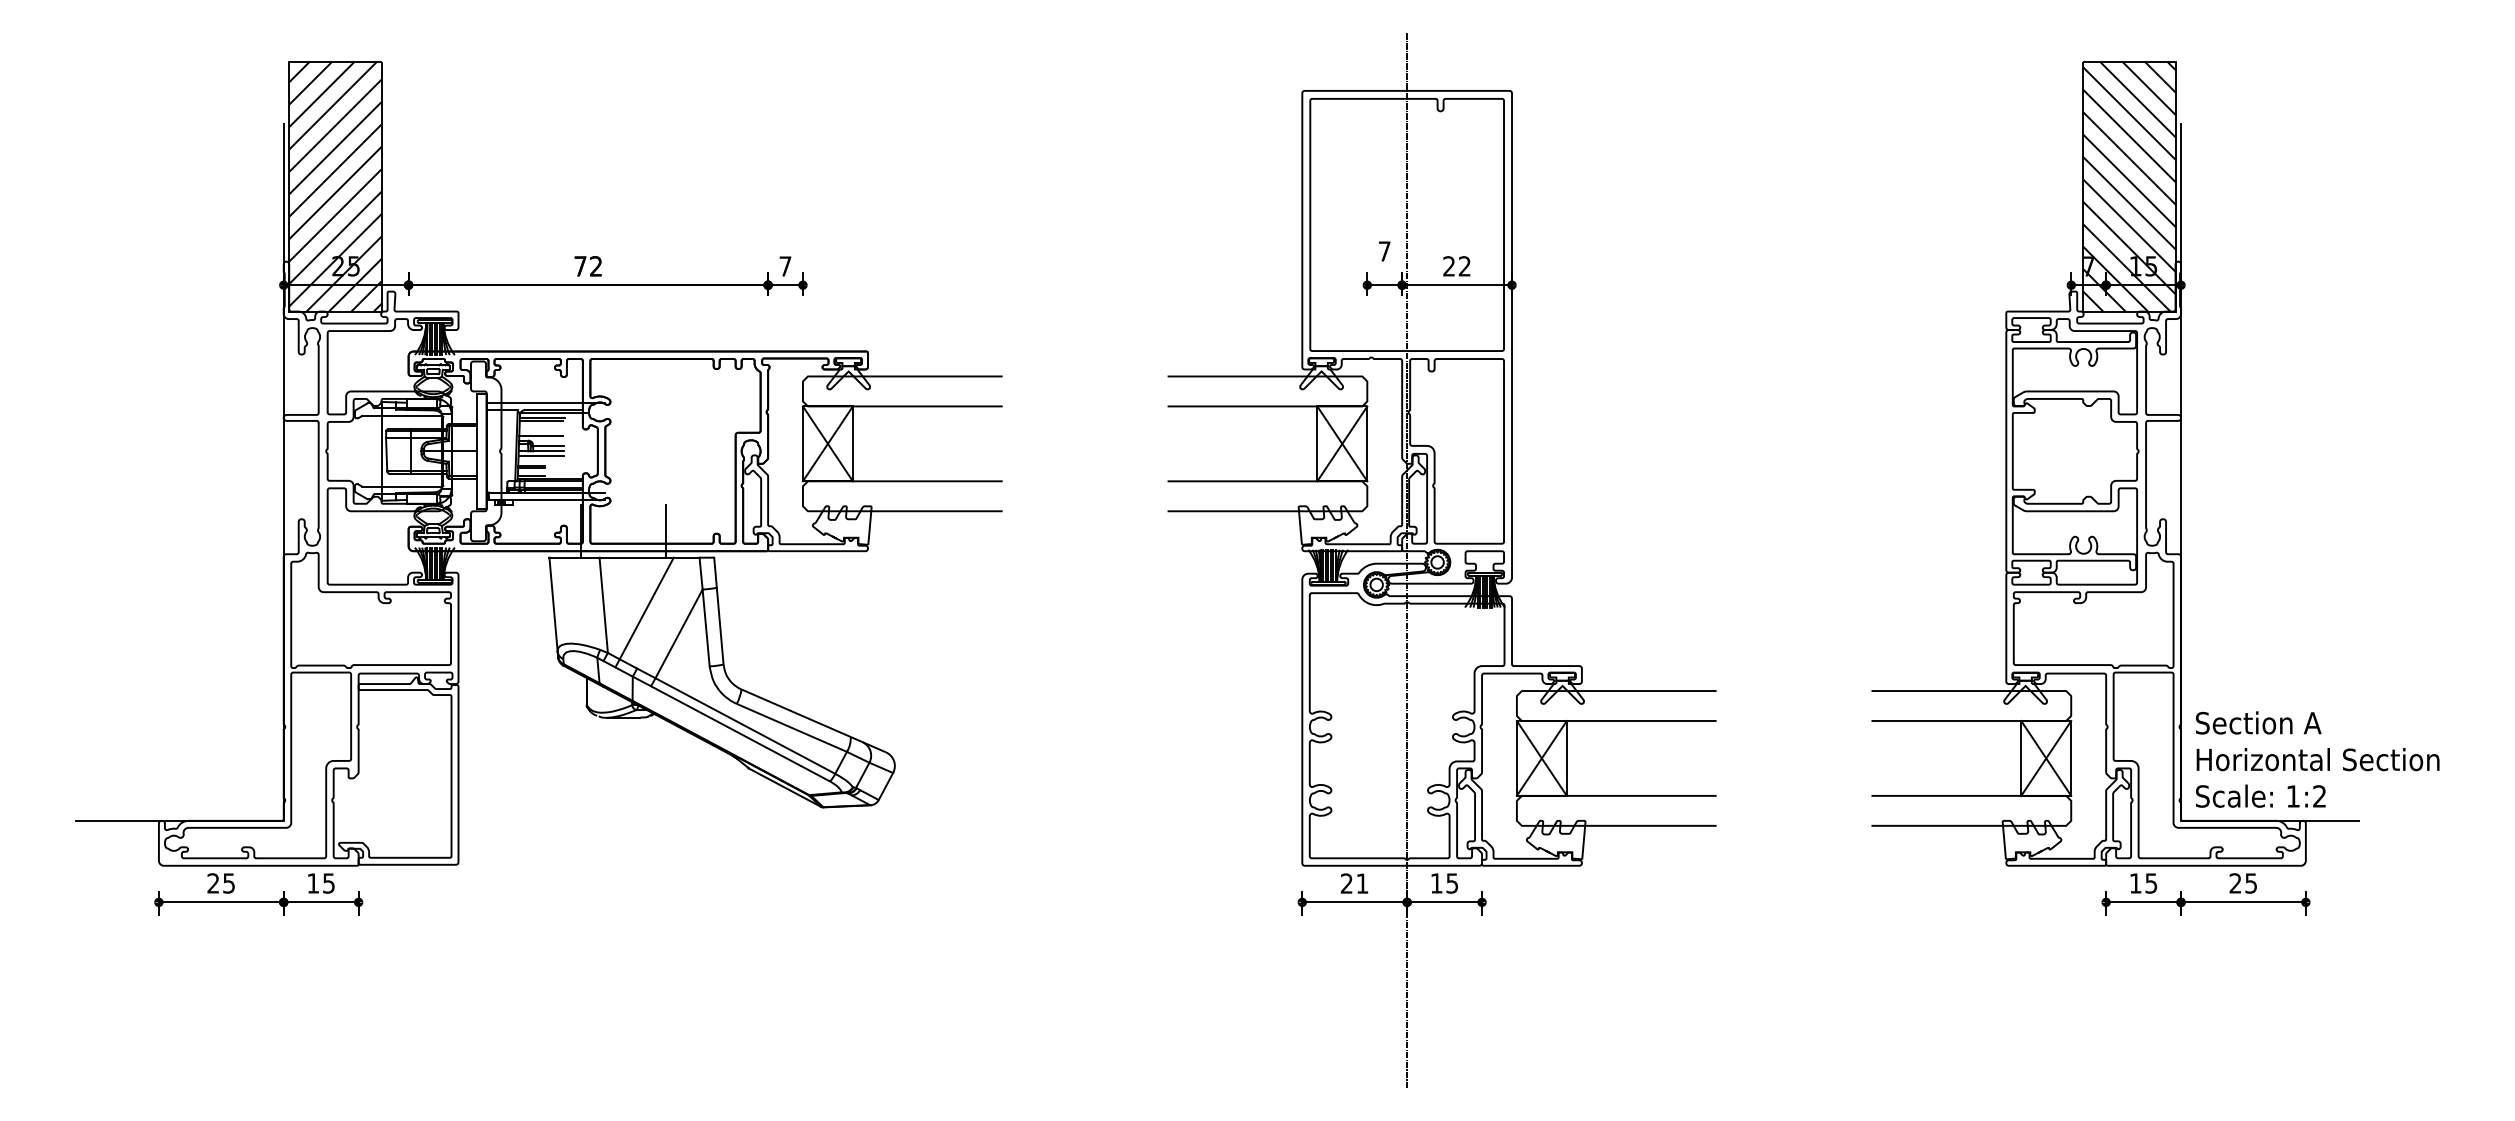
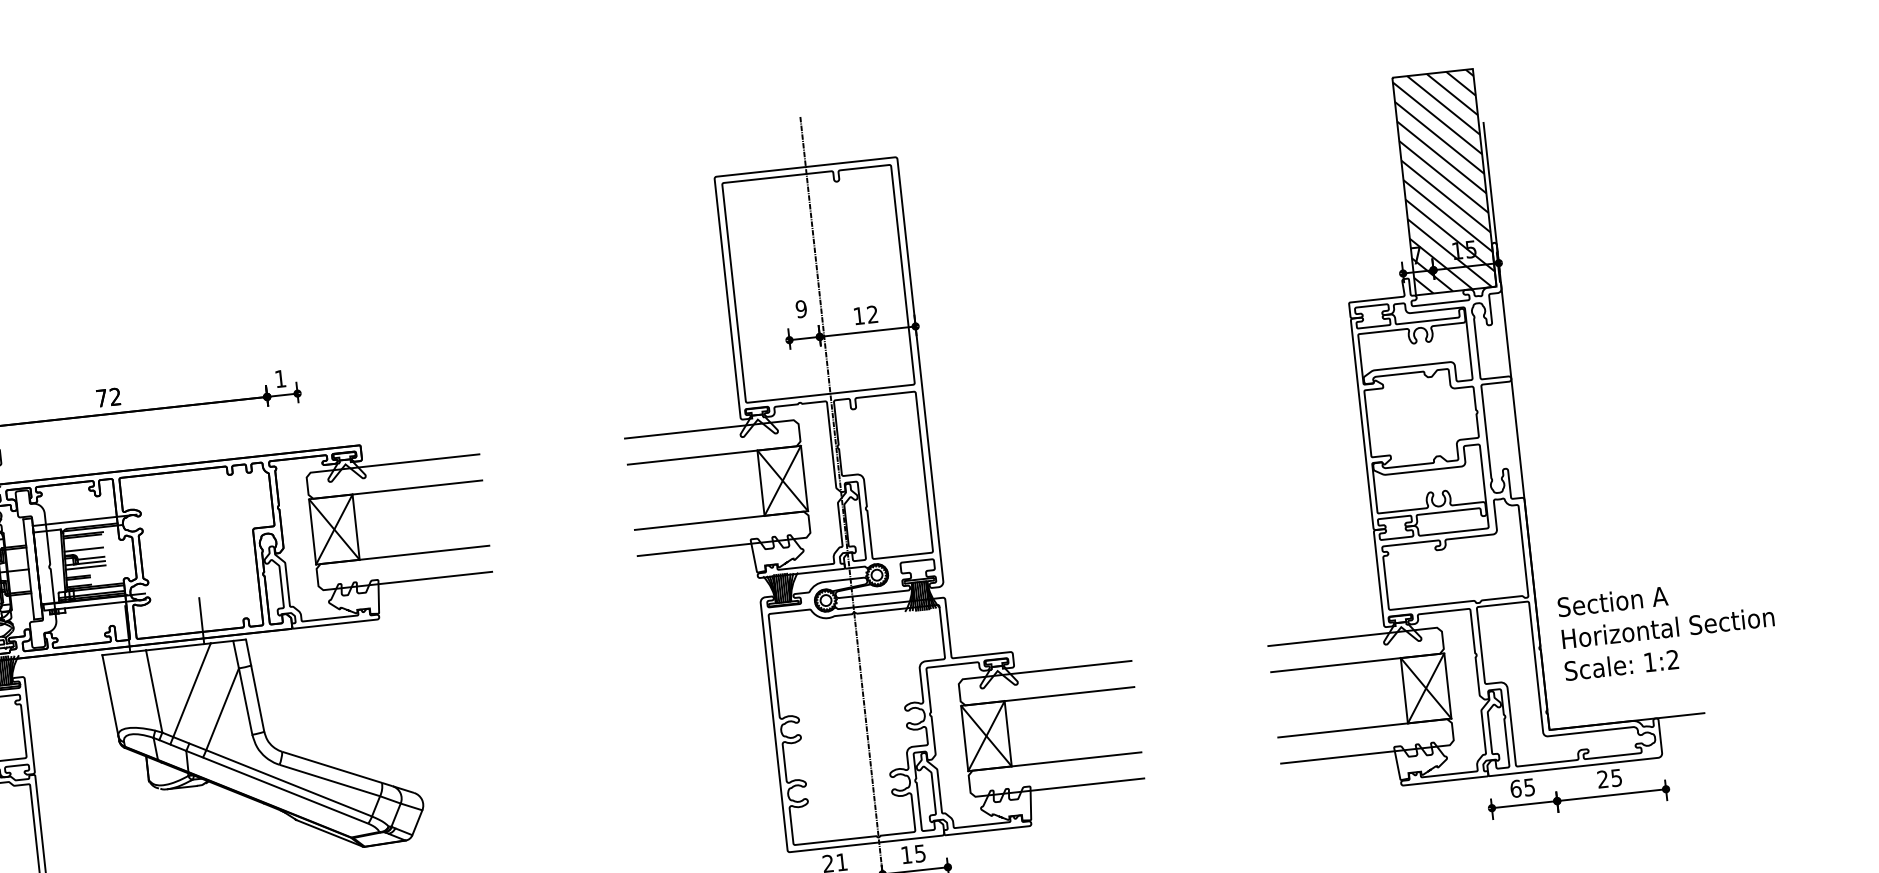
text: (1384, 251) -> (801, 309), 7 -> 9
text: (785, 266) -> (280, 378), 7 -> 1
text: (1448, 266) -> (858, 316), 22 -> 12
text: (2317, 759) -> (1667, 627), moved
text: (2135, 883) -> (1515, 788), 15 -> 65

